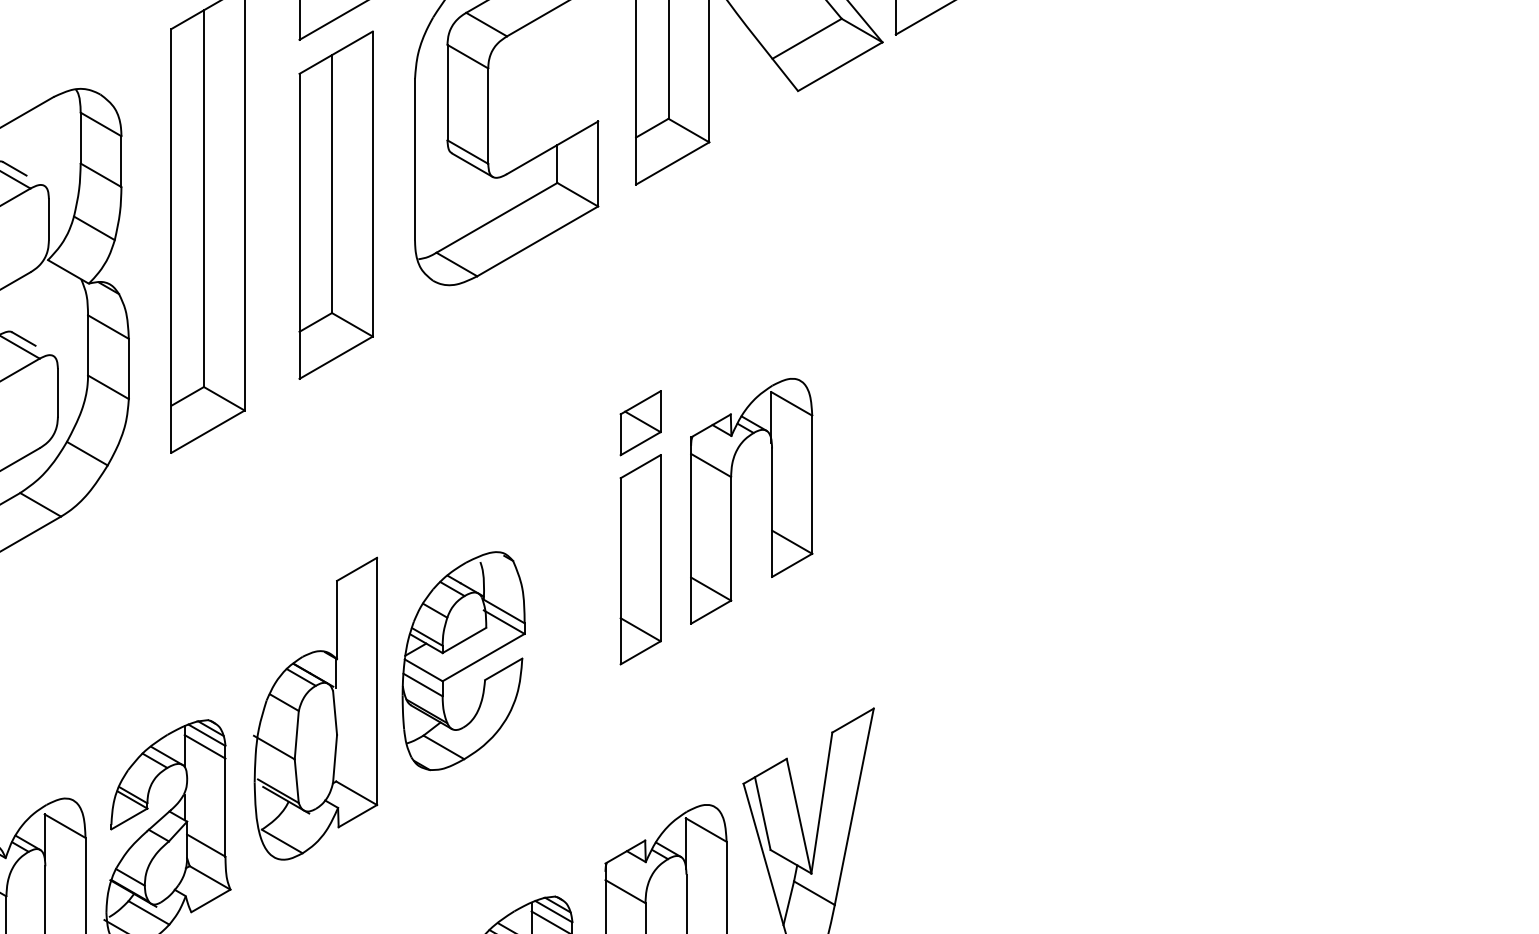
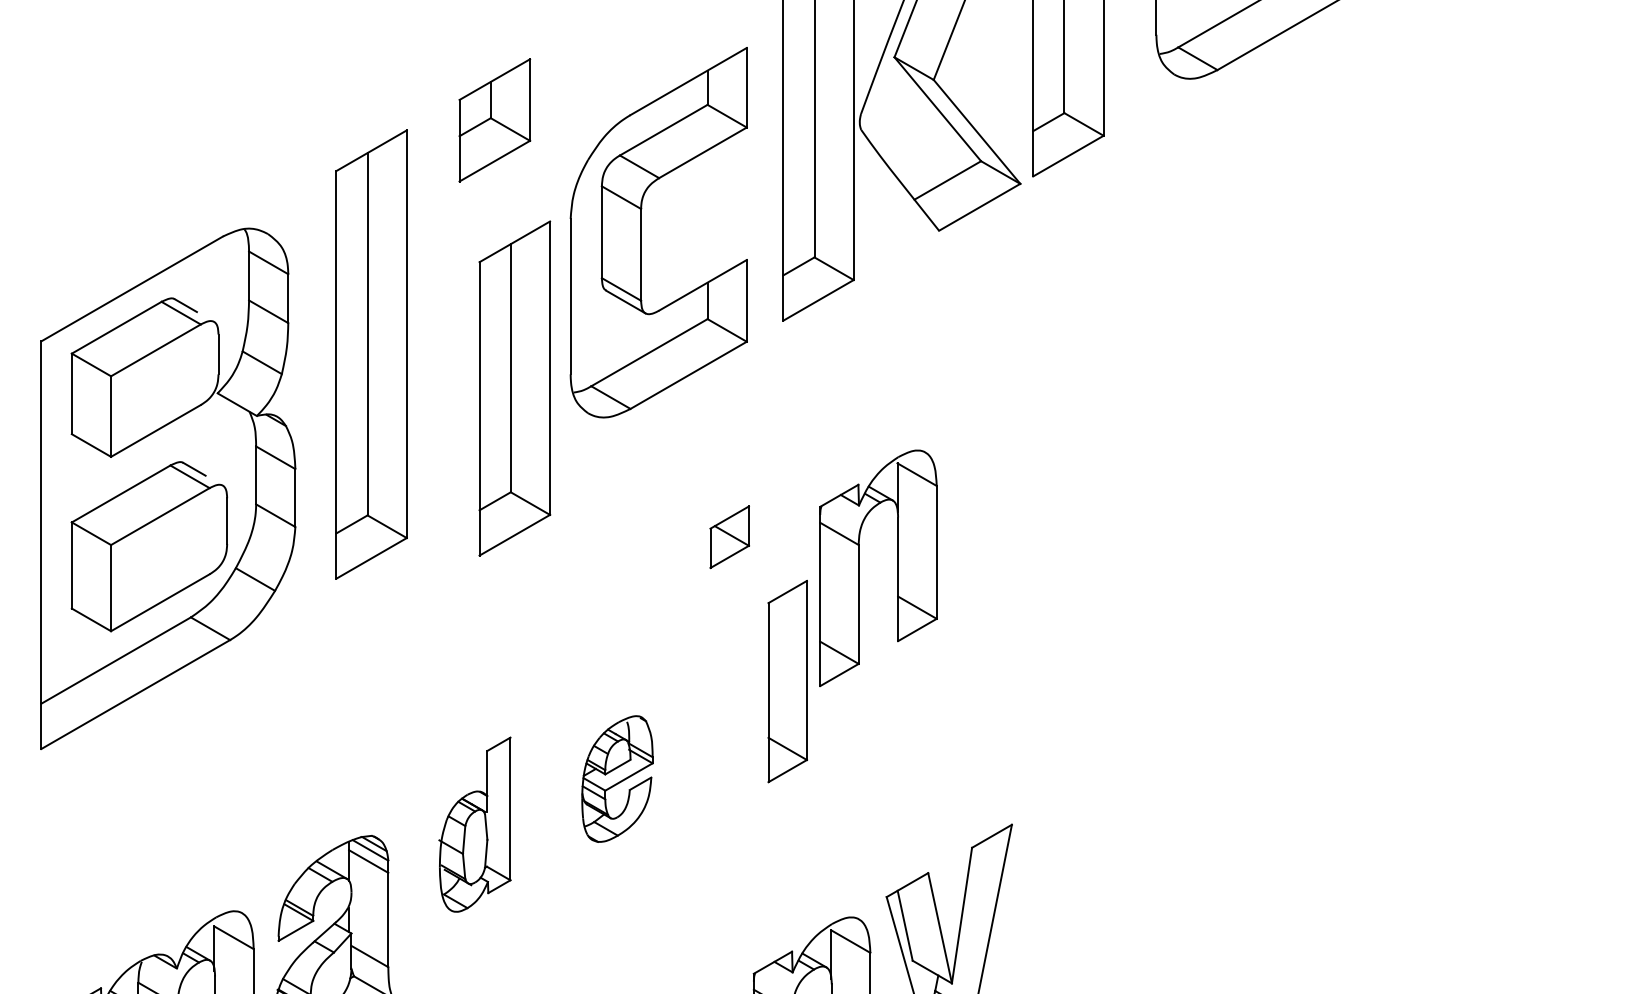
part: (335, 205) -> (514, 388), moved
part: (640, 423) -> (729, 537), moved
part: (731, 500) -> (859, 567), moved
part: (463, 660) -> (617, 778), size x0.6
part: (315, 708) -> (474, 824), size x0.6

